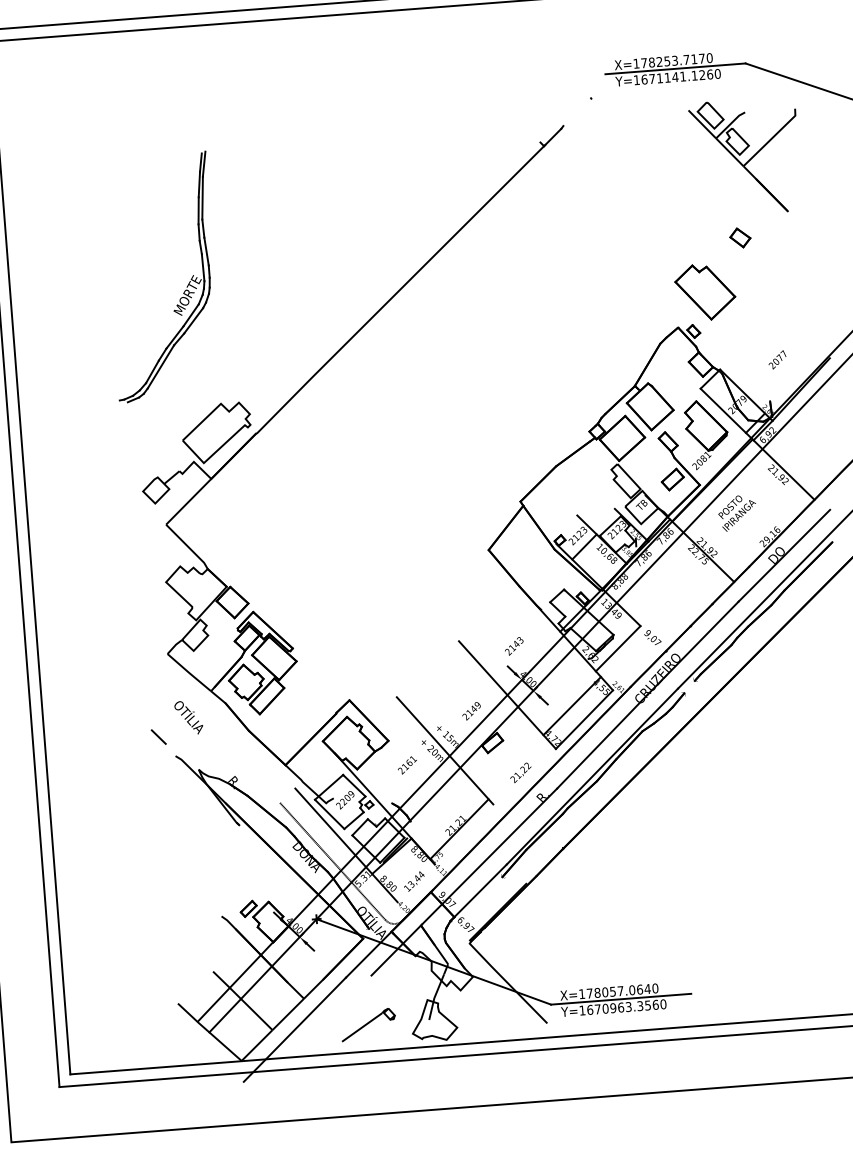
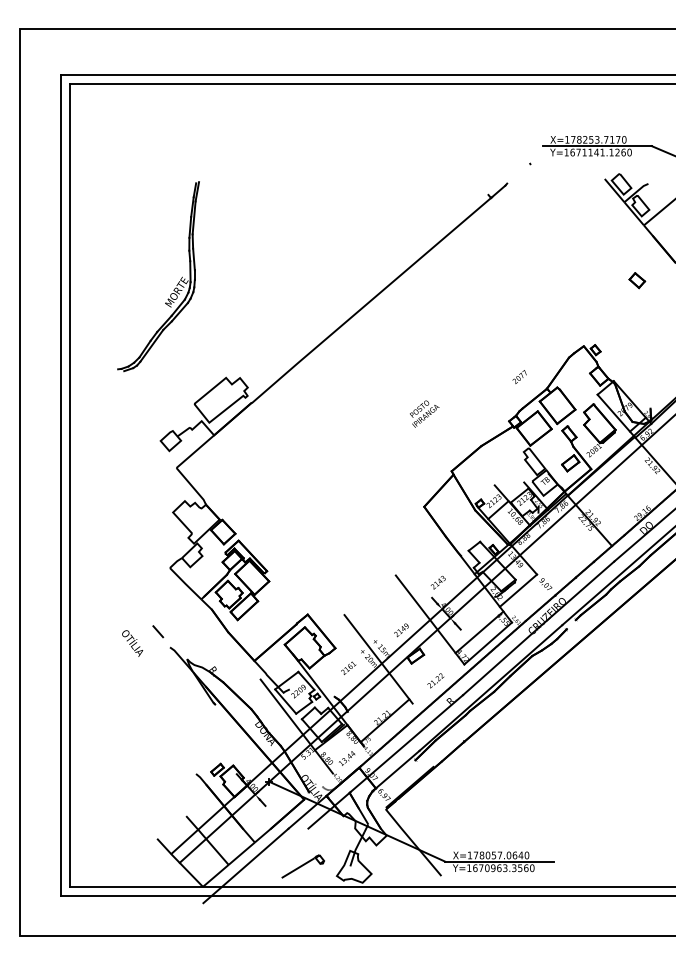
part: (184, 290) -> (174, 288), moved
part: (704, 292) -> (606, 320), removed
text: (777, 359) -> (519, 376), moved
text: (737, 512) -> (424, 413), moved
text: (188, 717) -> (132, 643), moved
line: (331, 860) -> (284, 737), removed

